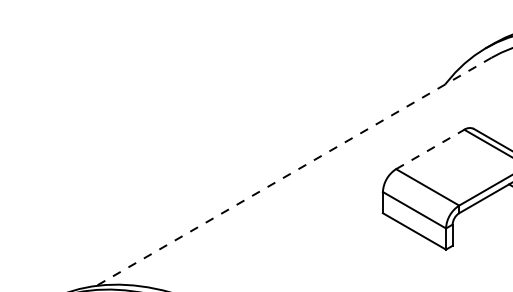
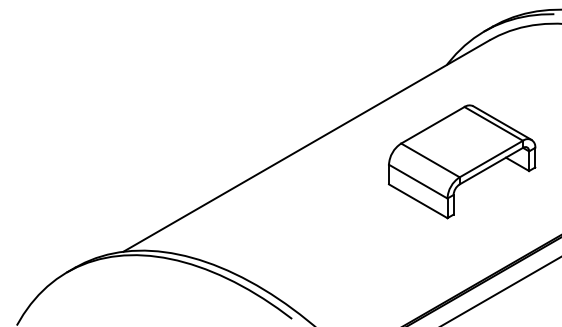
line: (429, 149) -> (432, 125), dashed -> solid
line: (293, 171) -> (306, 145), dashed -> solid

